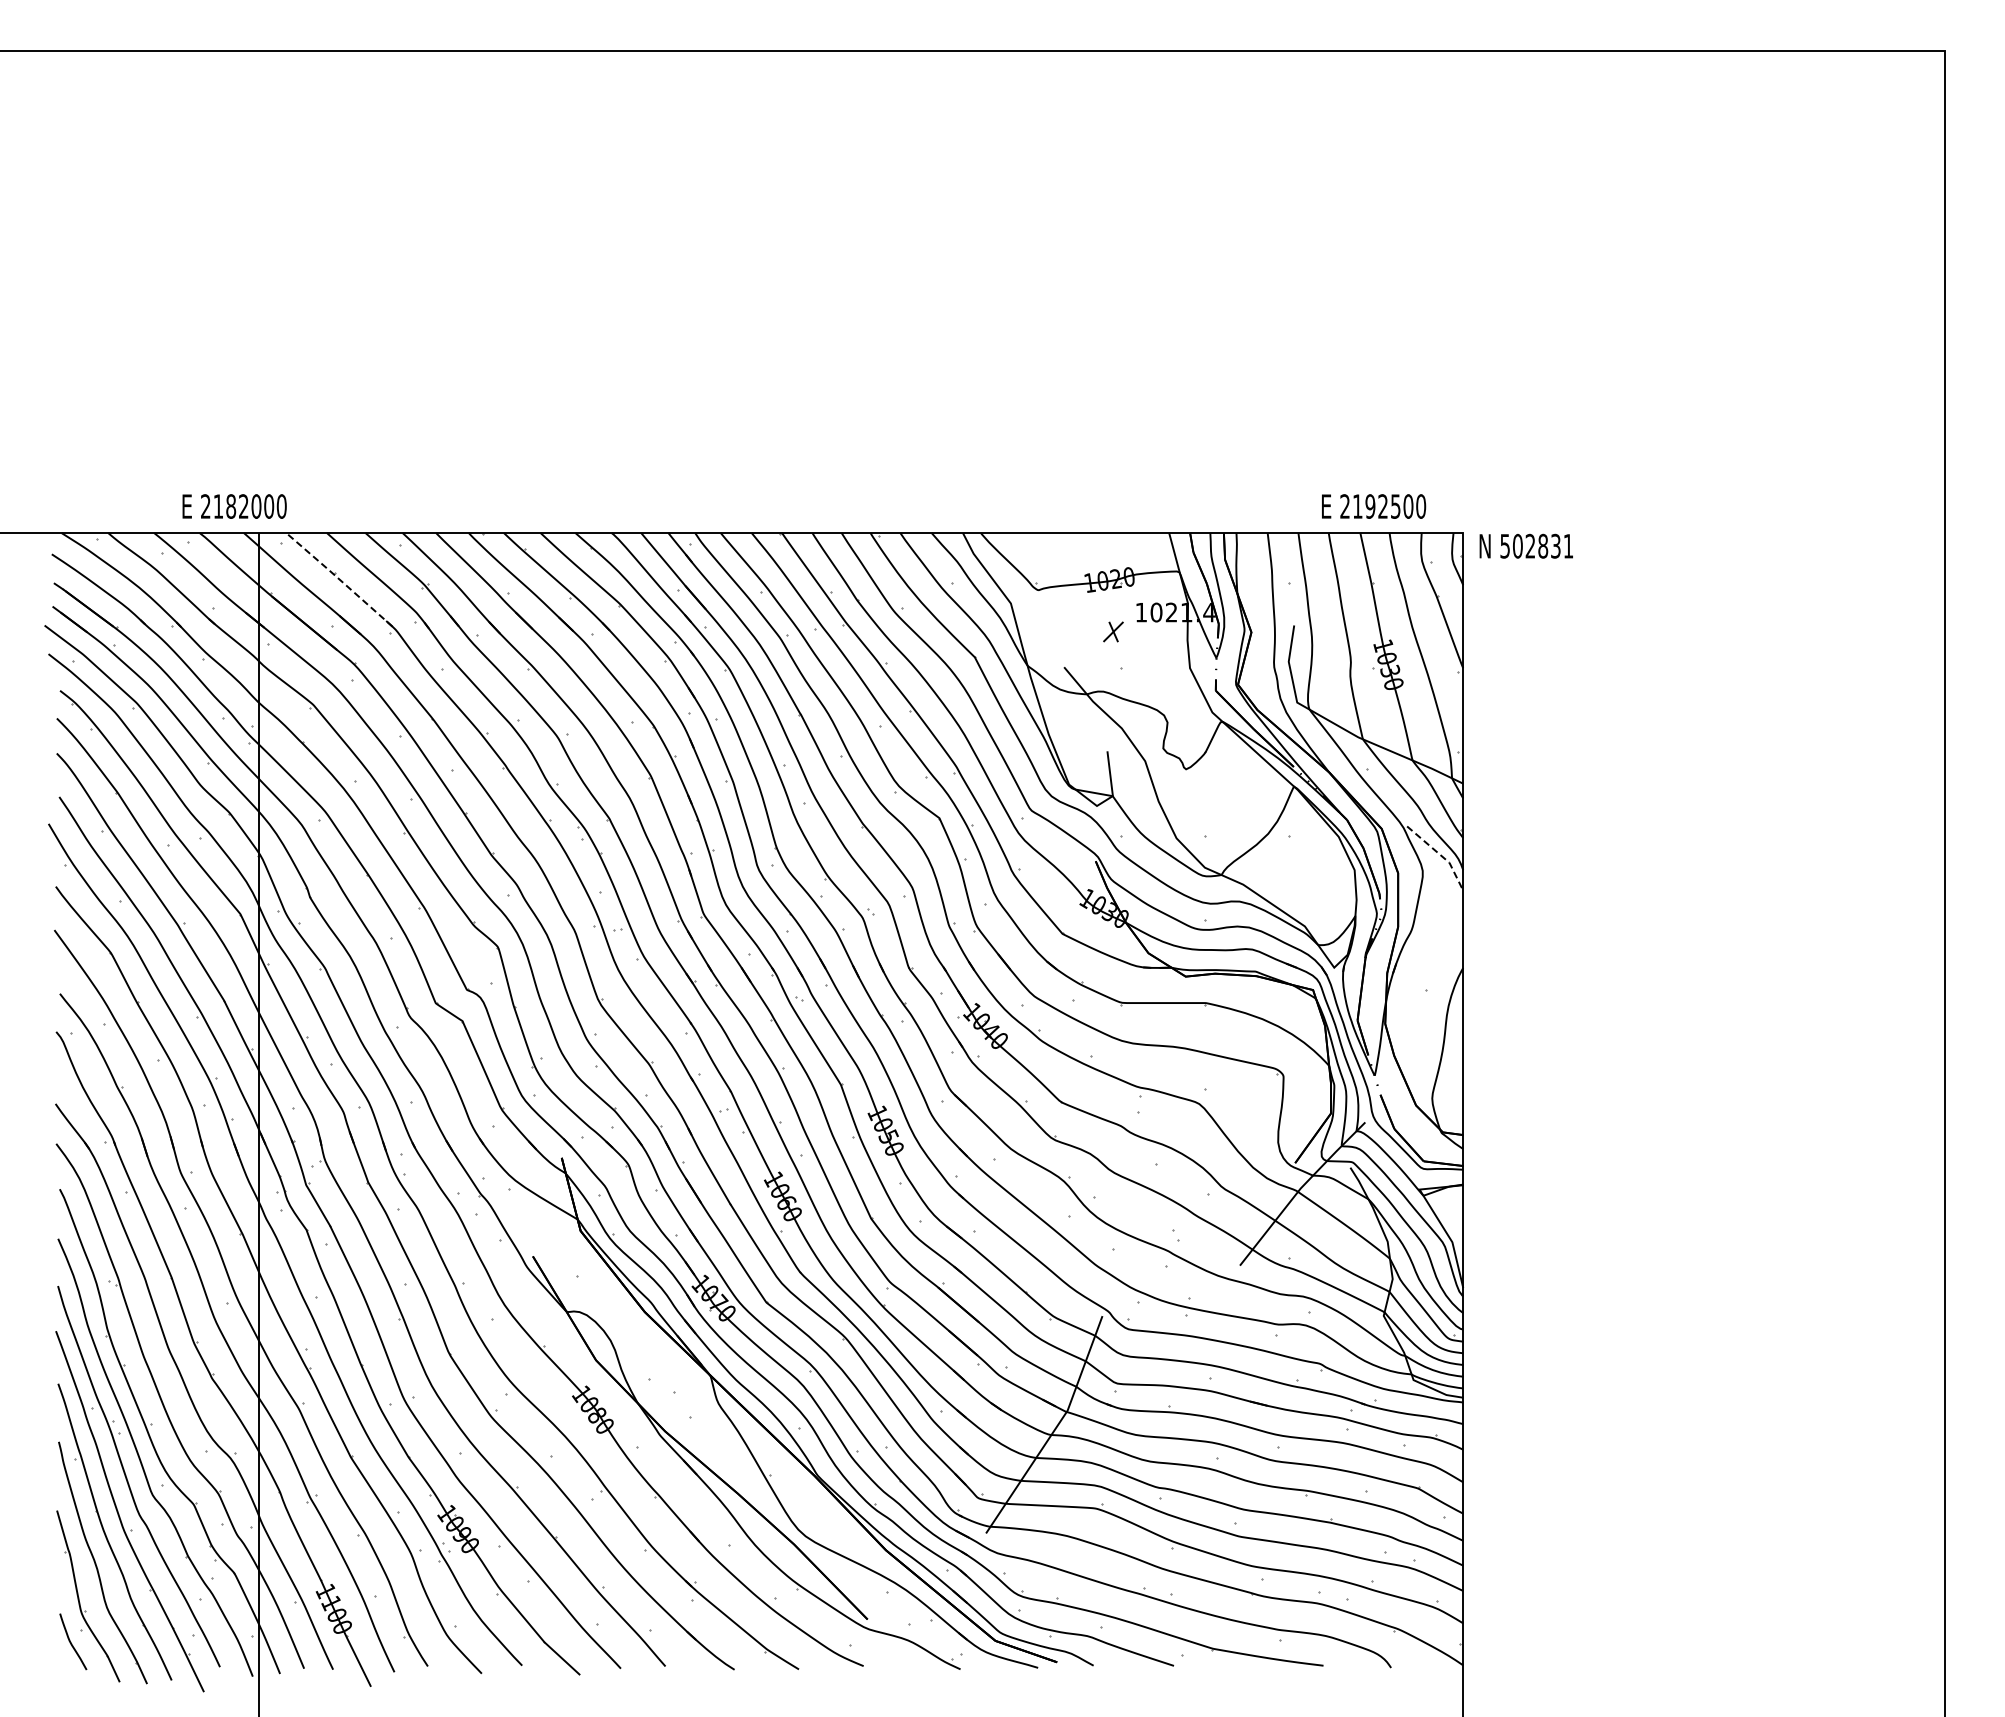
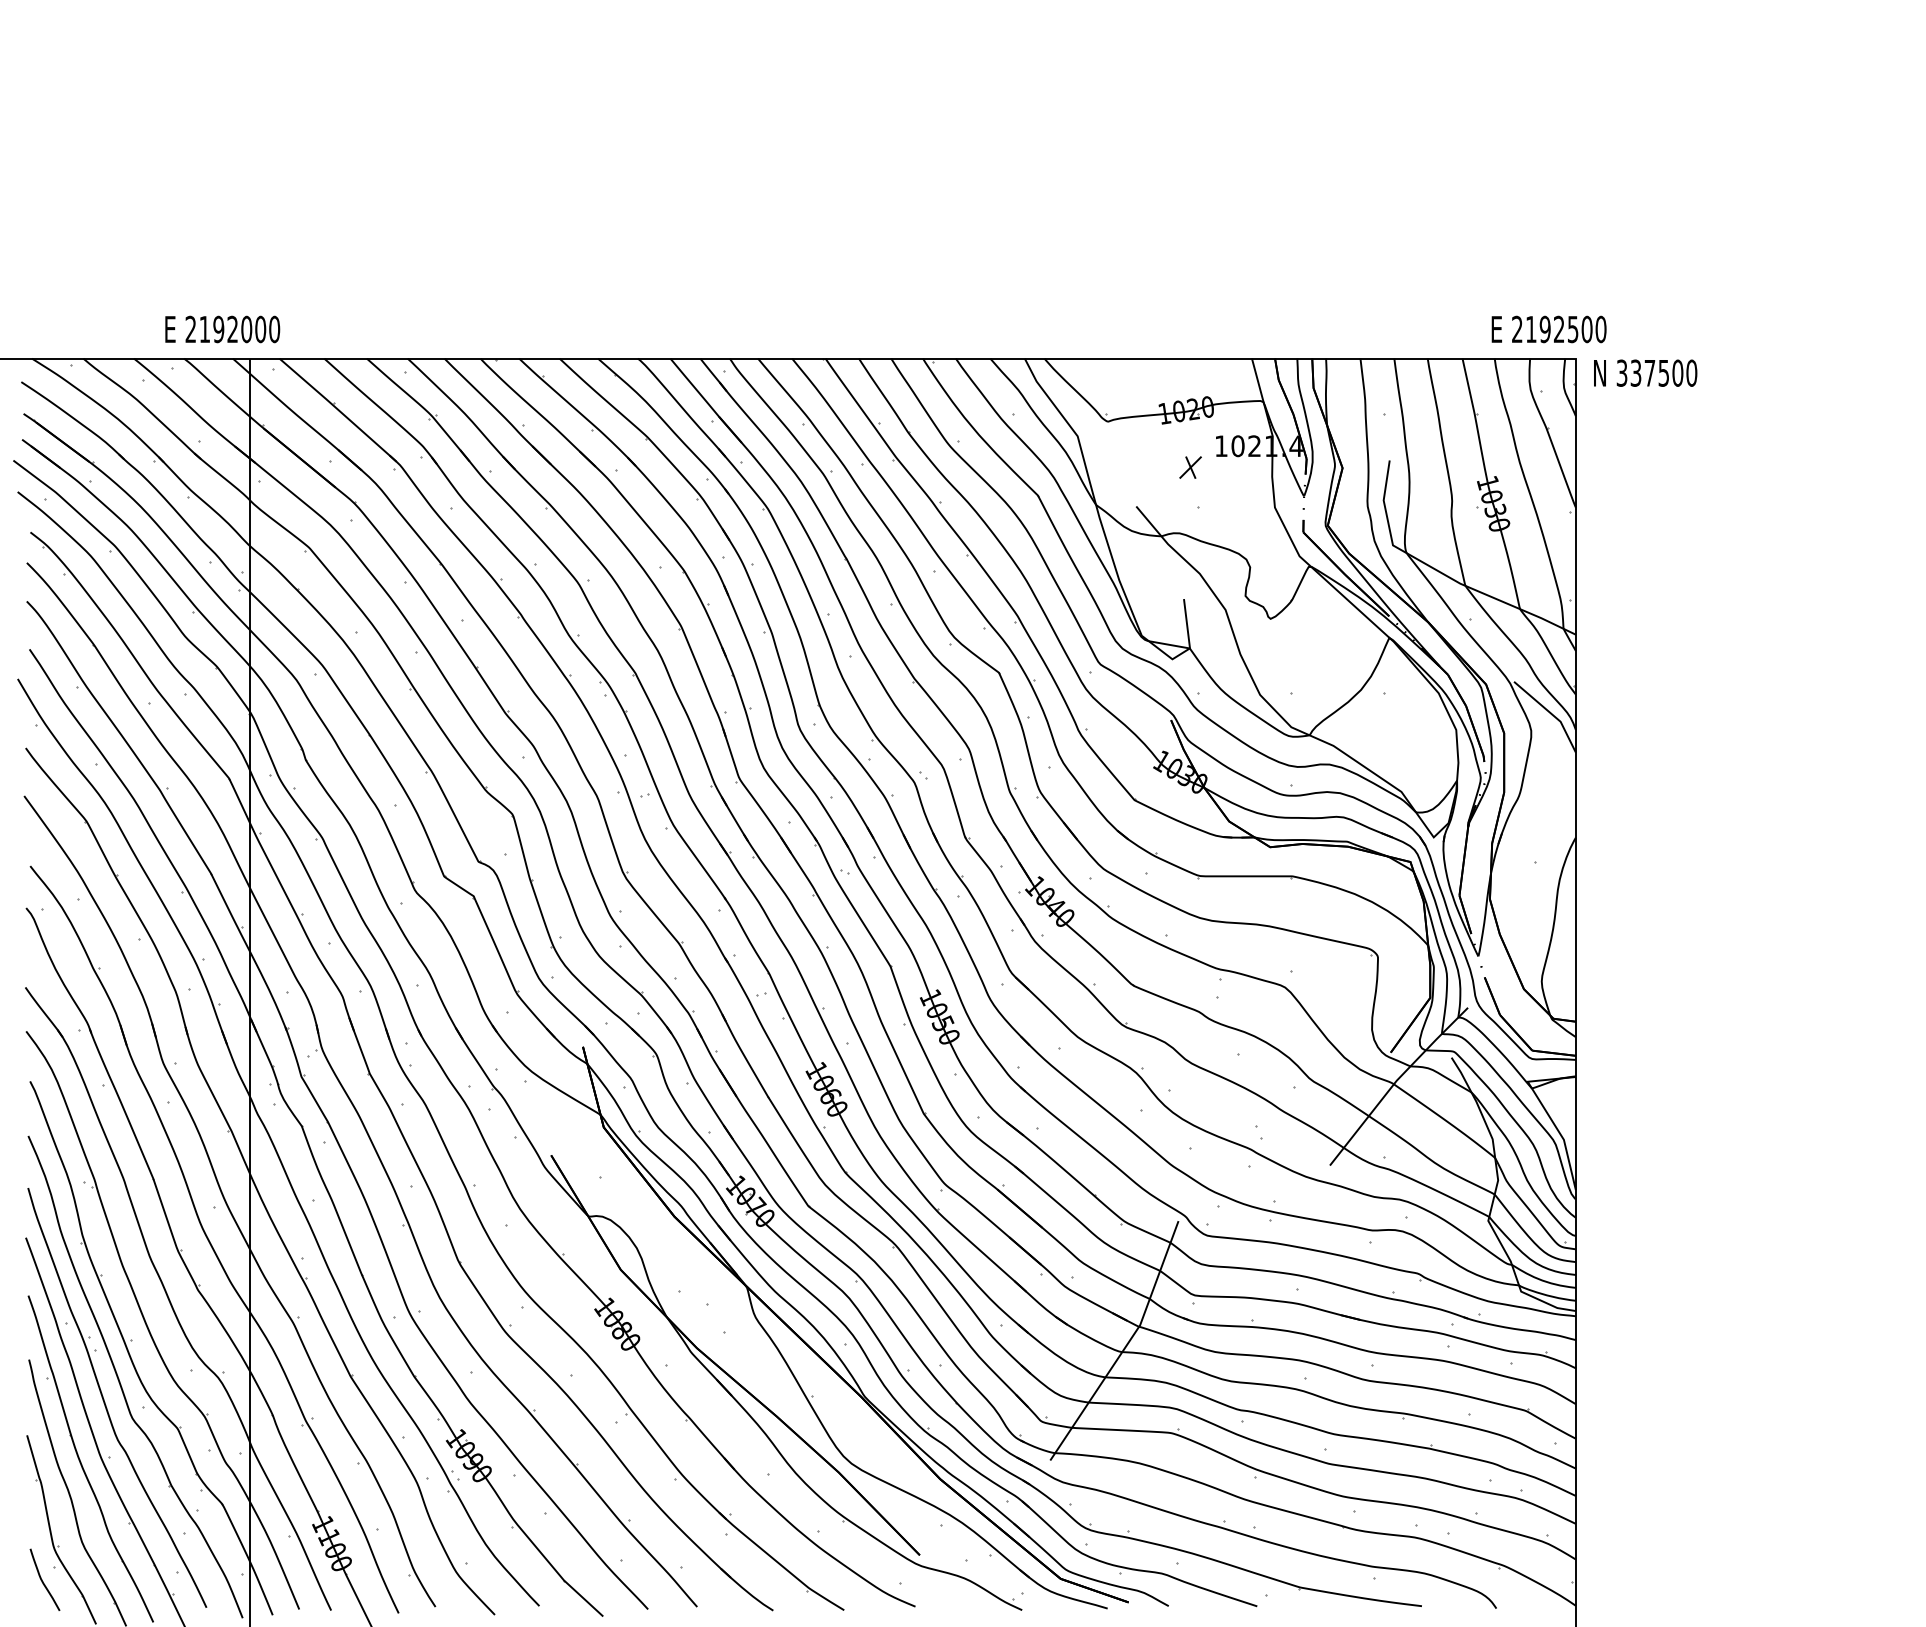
text: (231, 506) -> (219, 329), 2182000 -> 2192000
text: (1374, 506) -> (1549, 329), moved
text: (1536, 545) -> (1656, 372), 502831 -> 337500
line: (339, 579) -> (338, 409), dashed -> solid
line: (1441, 855) -> (1551, 713), dashed -> solid

